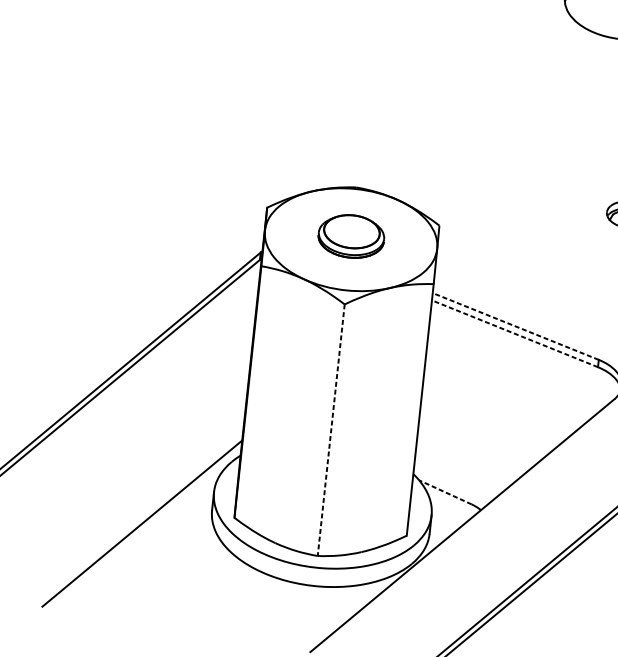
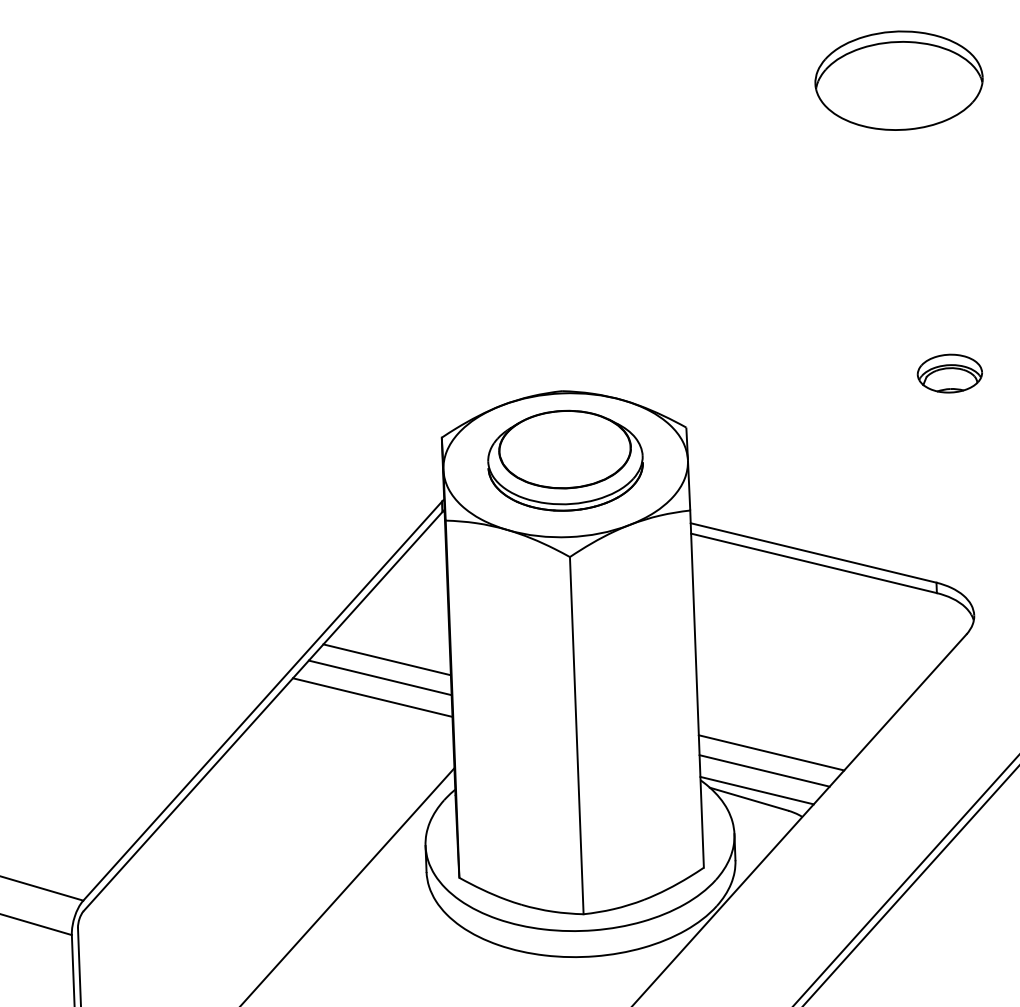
part: (351, 236) -> (565, 460), size x1.67
line: (515, 326) -> (813, 552), dashed -> solid
line: (514, 333) -> (813, 563), dashed -> solid
line: (205, 357) -> (386, 659), added
line: (199, 369) -> (379, 677), added
line: (192, 382) -> (372, 697), added
line: (331, 430) -> (576, 735), dashed -> solid
line: (465, 461) -> (771, 752), added
line: (459, 473) -> (764, 770), added
line: (451, 487) -> (756, 790), added
line: (445, 492) -> (749, 799), dashed -> solid

